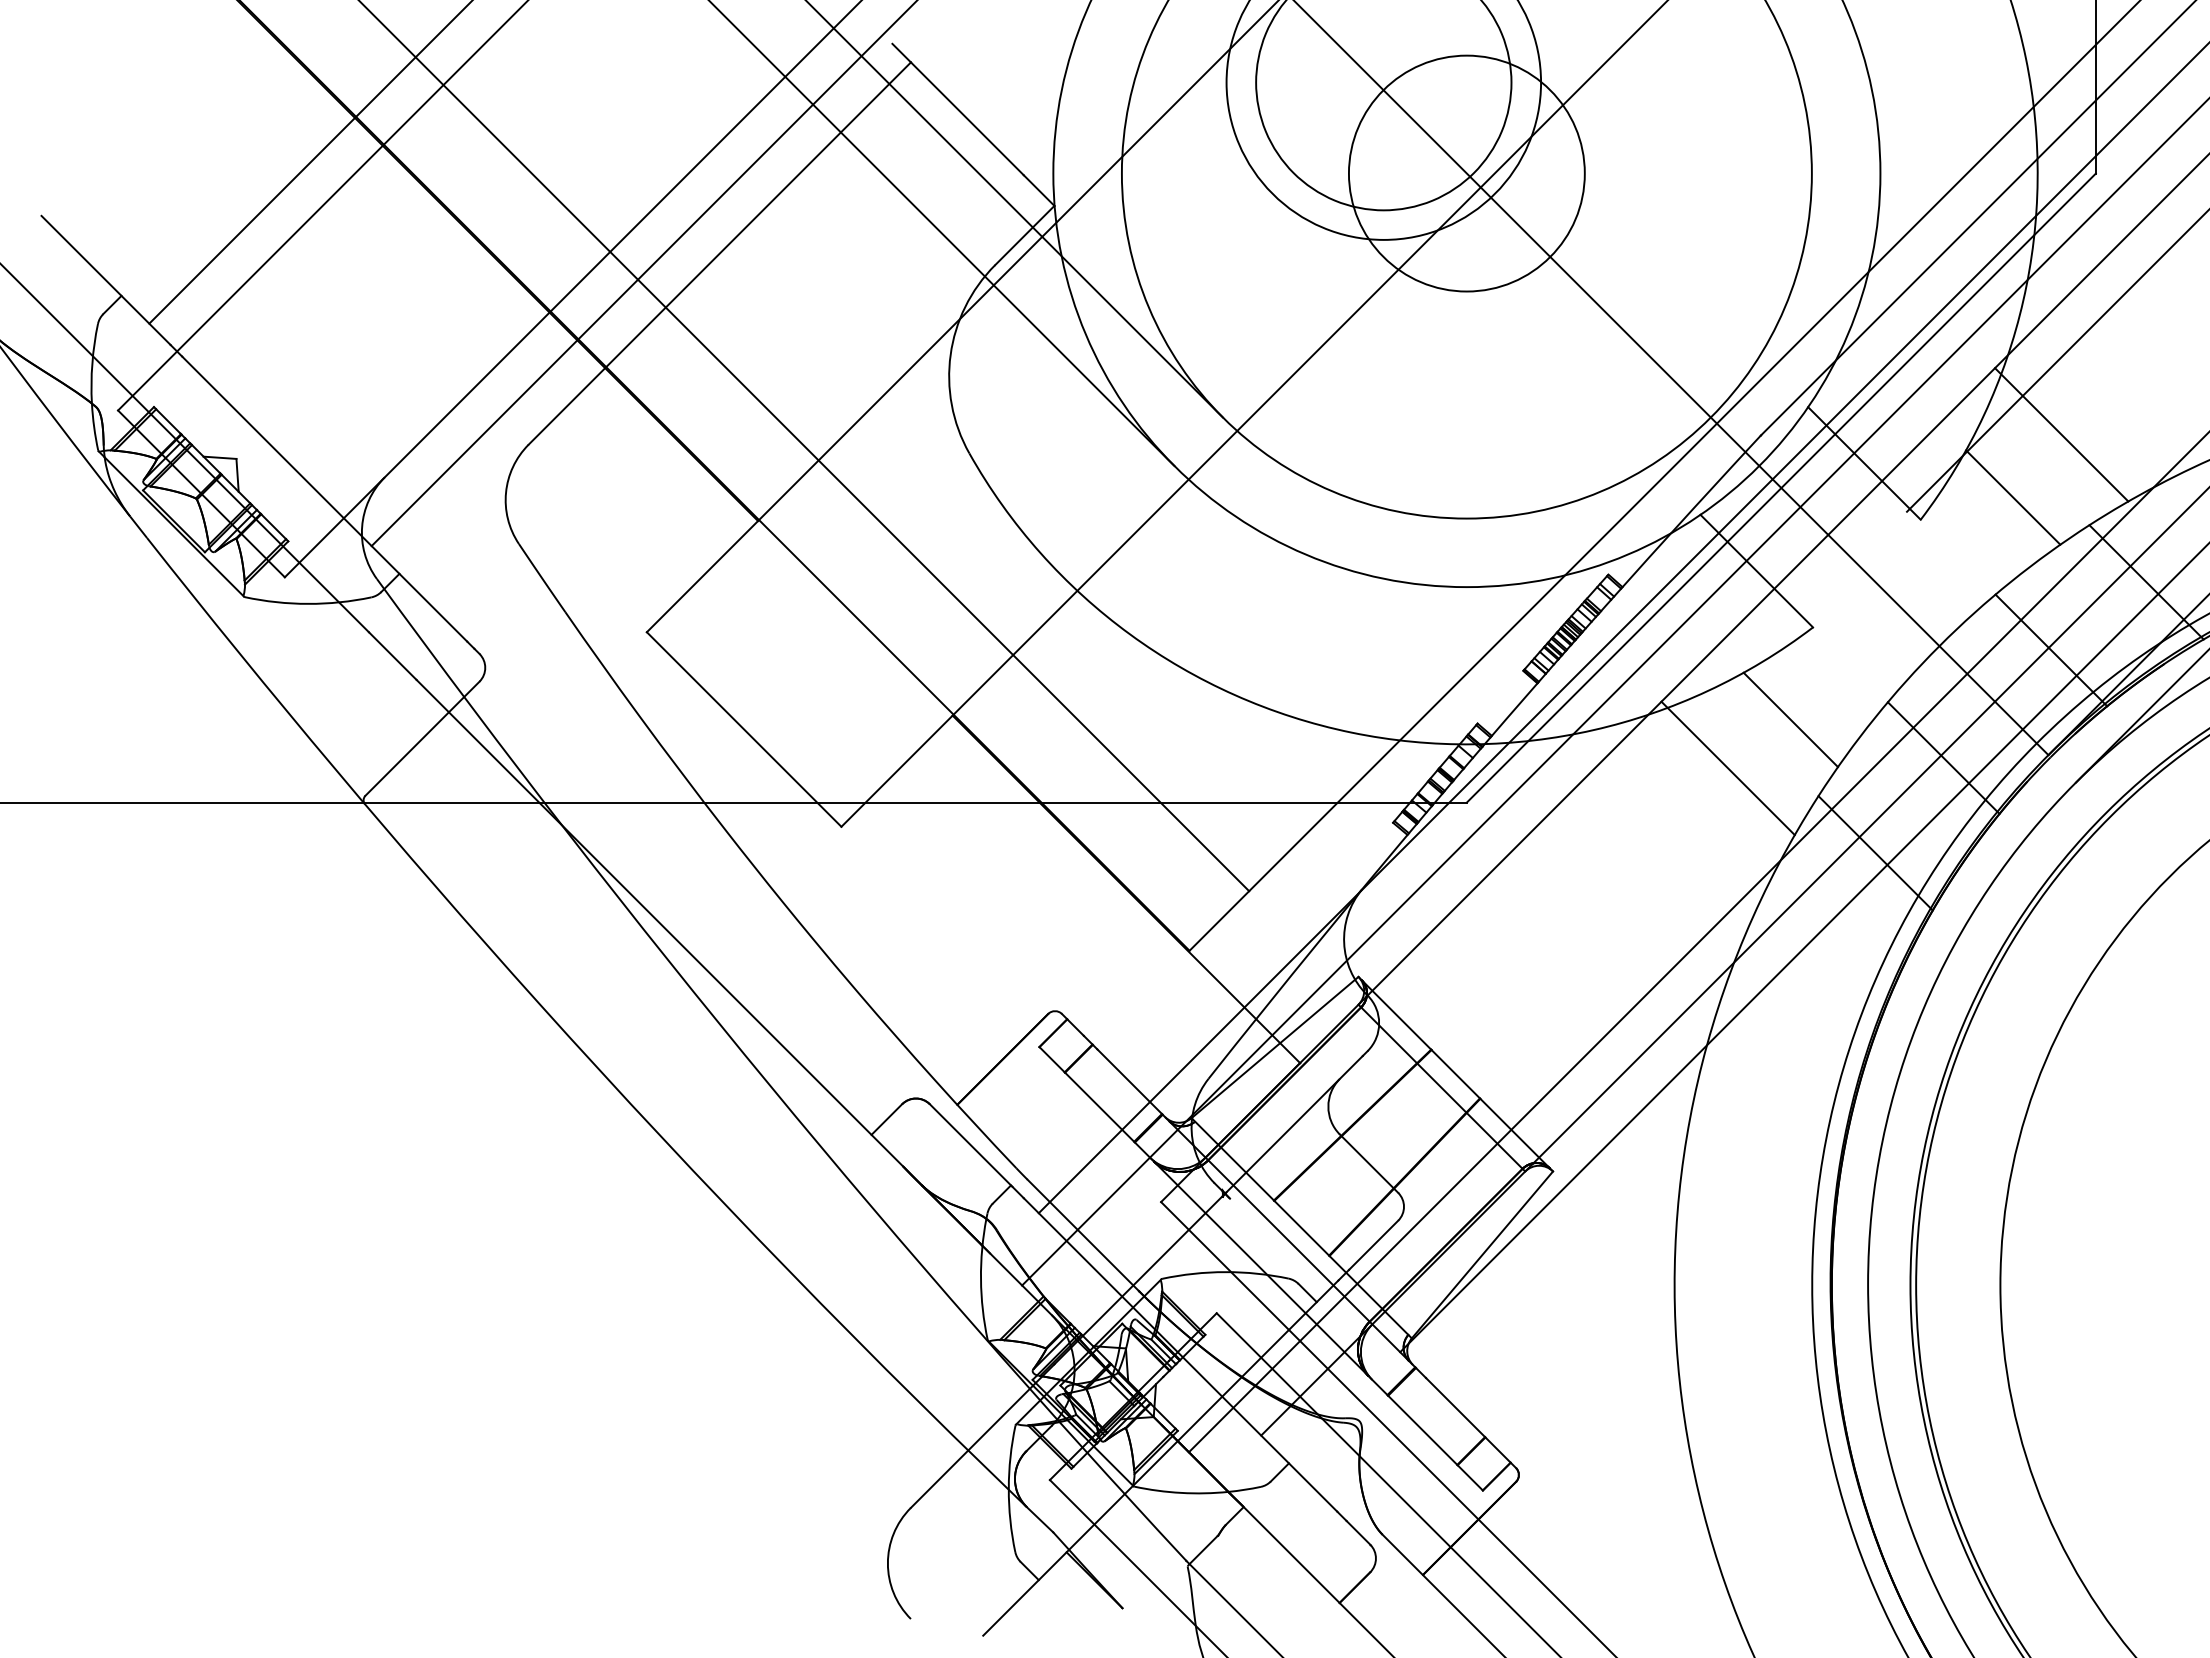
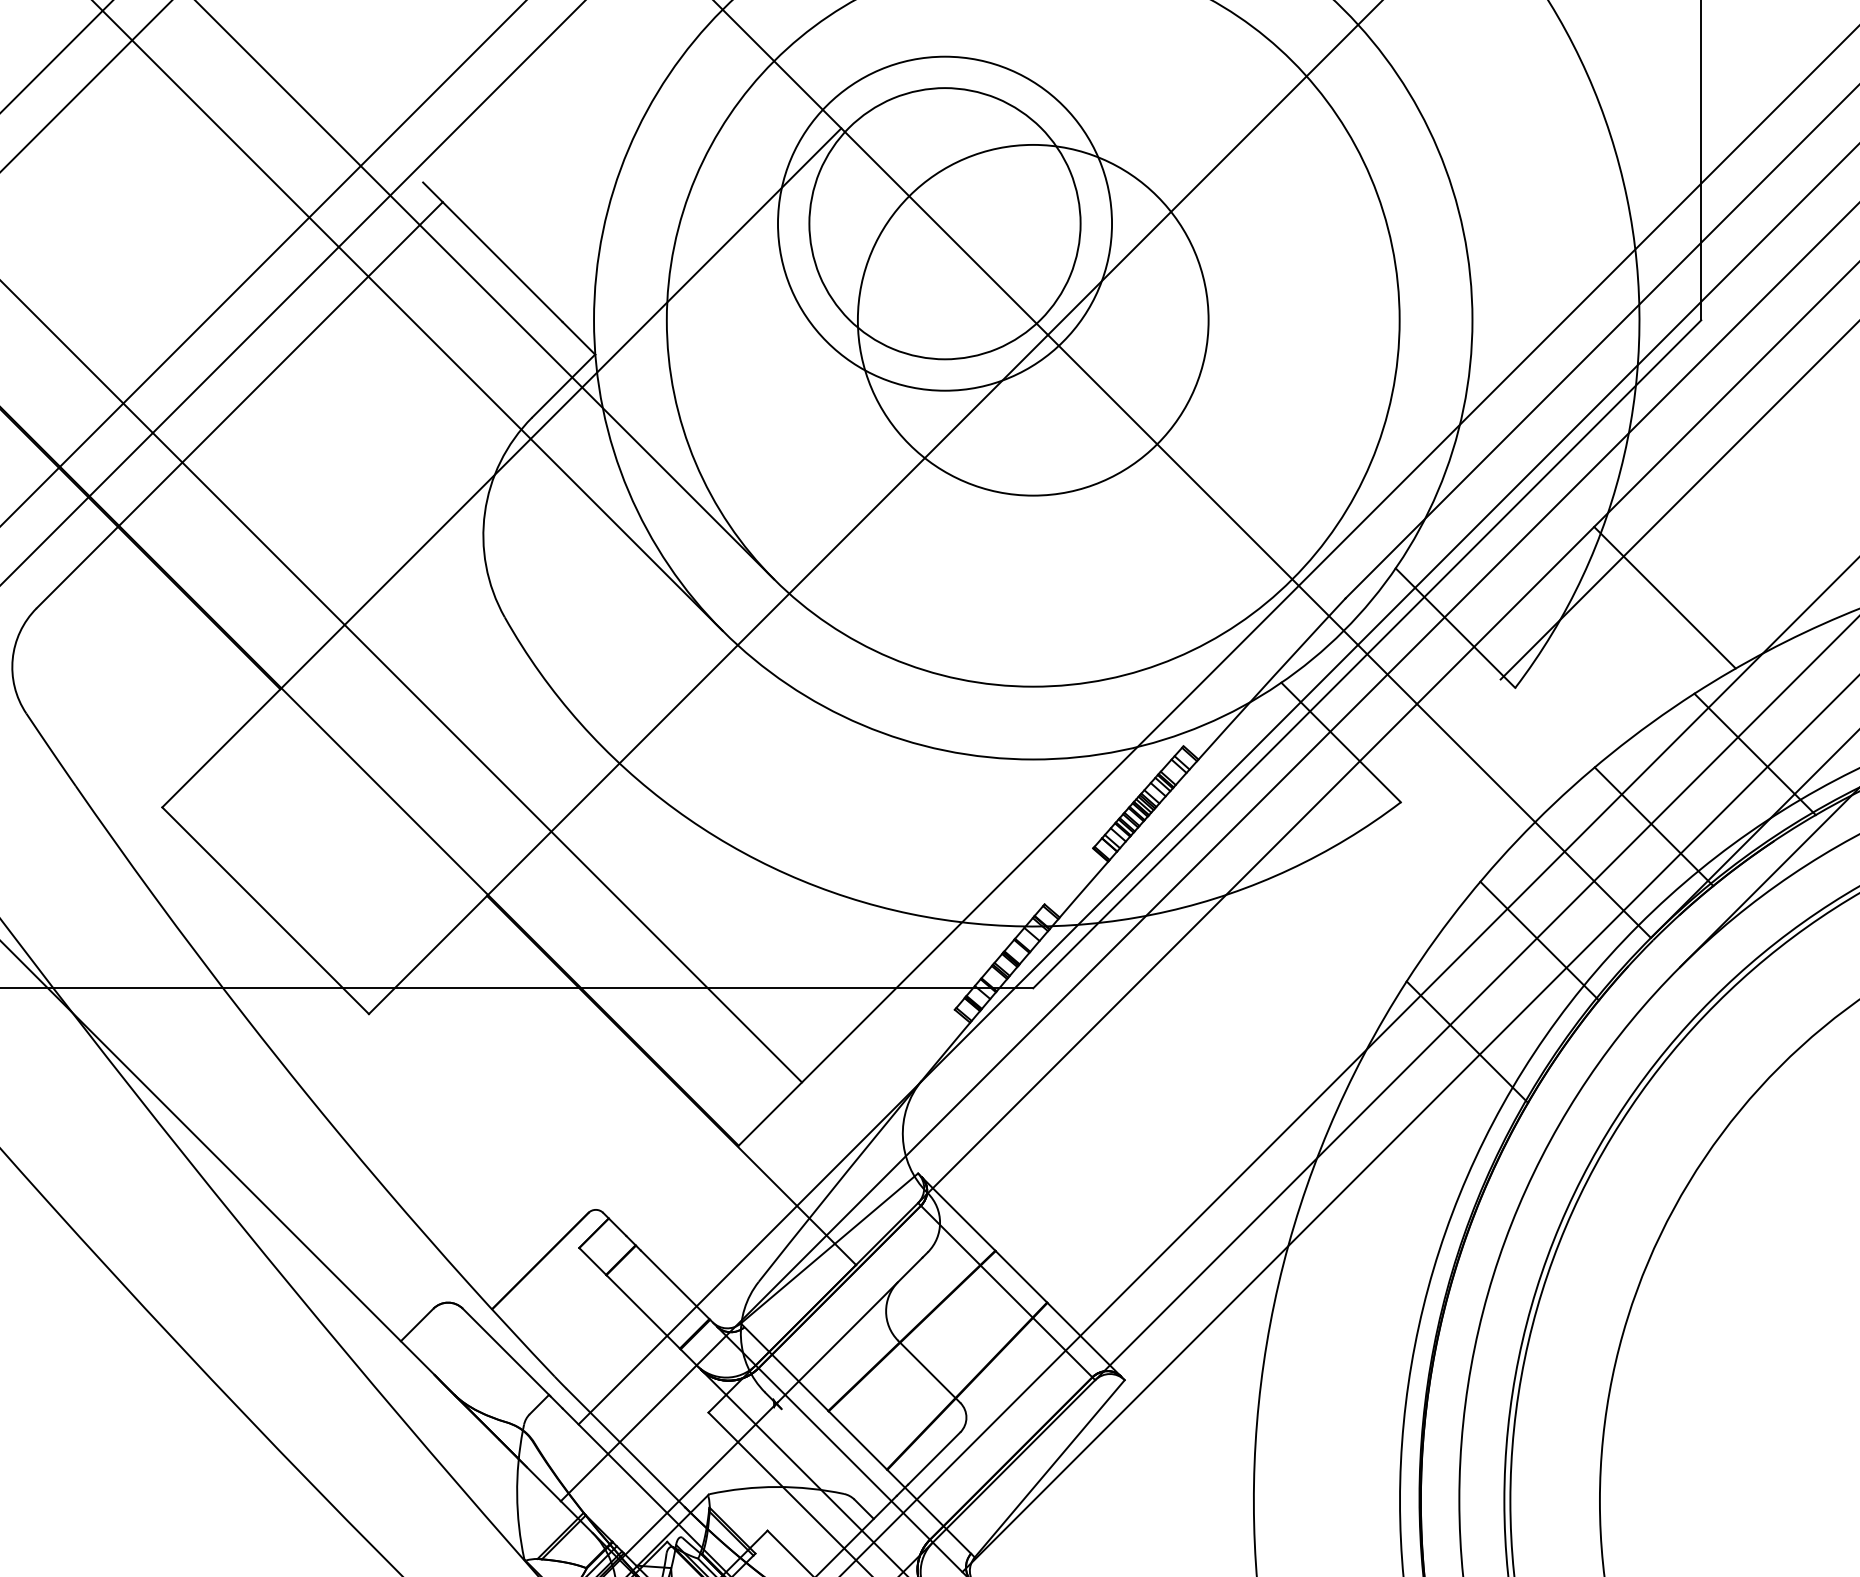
circle: (1466, 173) -> (1032, 320), size x1.4
line: (2013, 497) -> (1613, 664), removed
line: (1790, 719) -> (1376, 900), removed
line: (1727, 768) -> (1310, 952), removed

